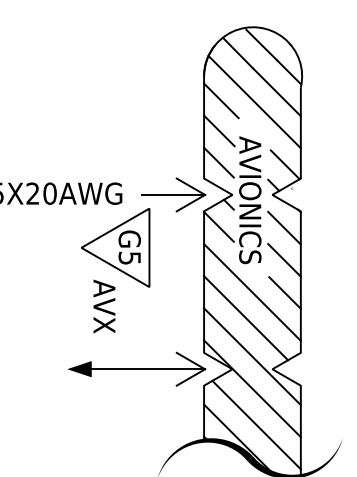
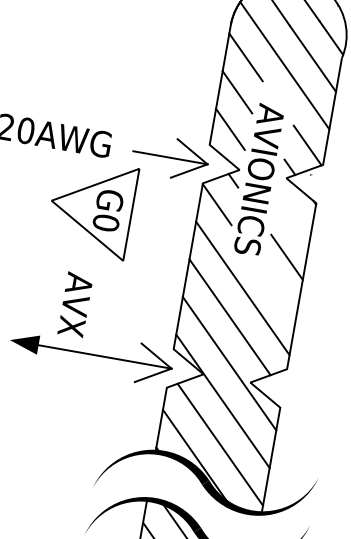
line: (284, 227) -> (293, 218), removed
text: (129, 258) -> (105, 223), G5 -> G0
line: (284, 292) -> (280, 295), removed
text: (104, 306) -> (75, 304), moved

